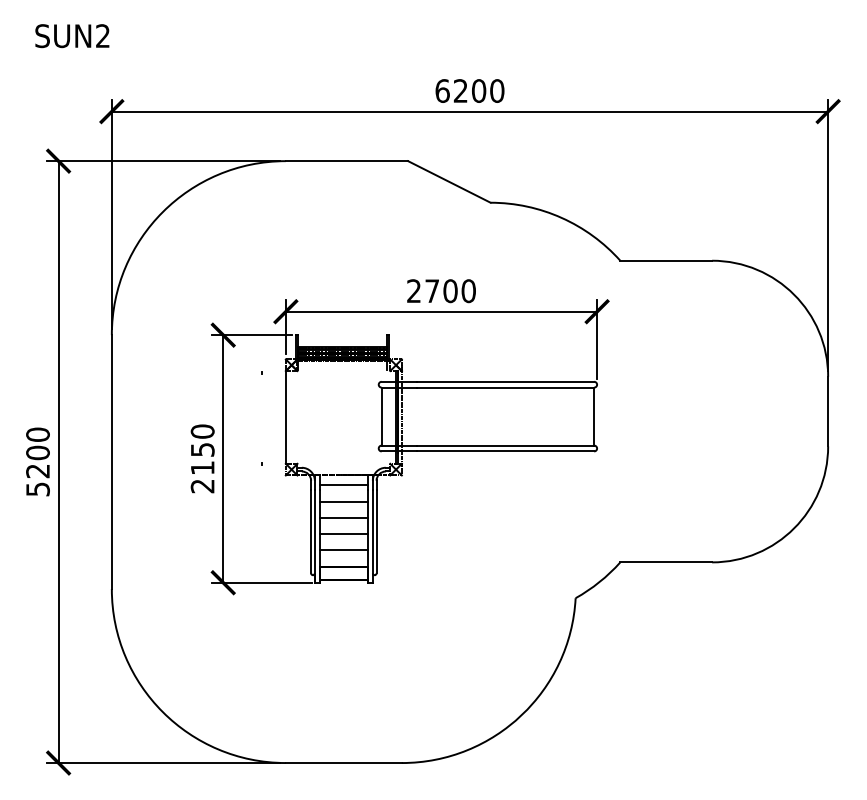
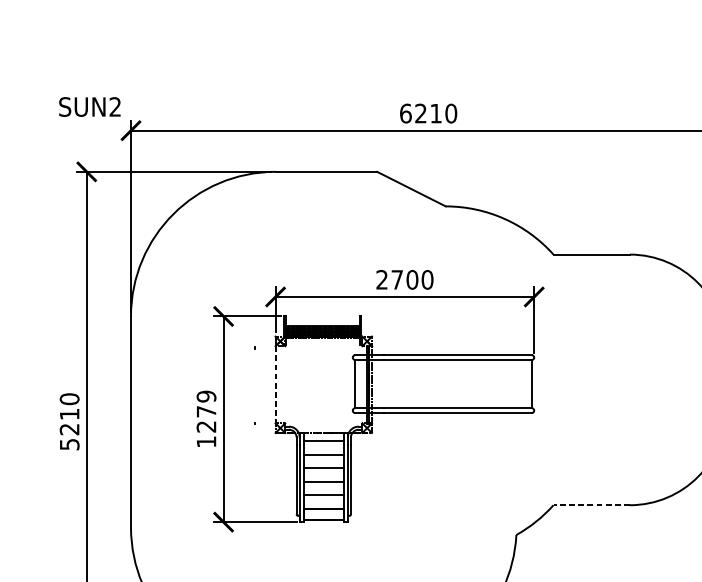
text: (72, 36) -> (90, 107), moved
text: (479, 90) -> (436, 113), 6200 -> 6210
line: (285, 417) -> (275, 384), solid -> dashed
text: (37, 452) -> (69, 413), 5200 -> 5210
text: (202, 458) -> (206, 418), 2150 -> 1279
line: (666, 562) -> (591, 505), solid -> dashed

